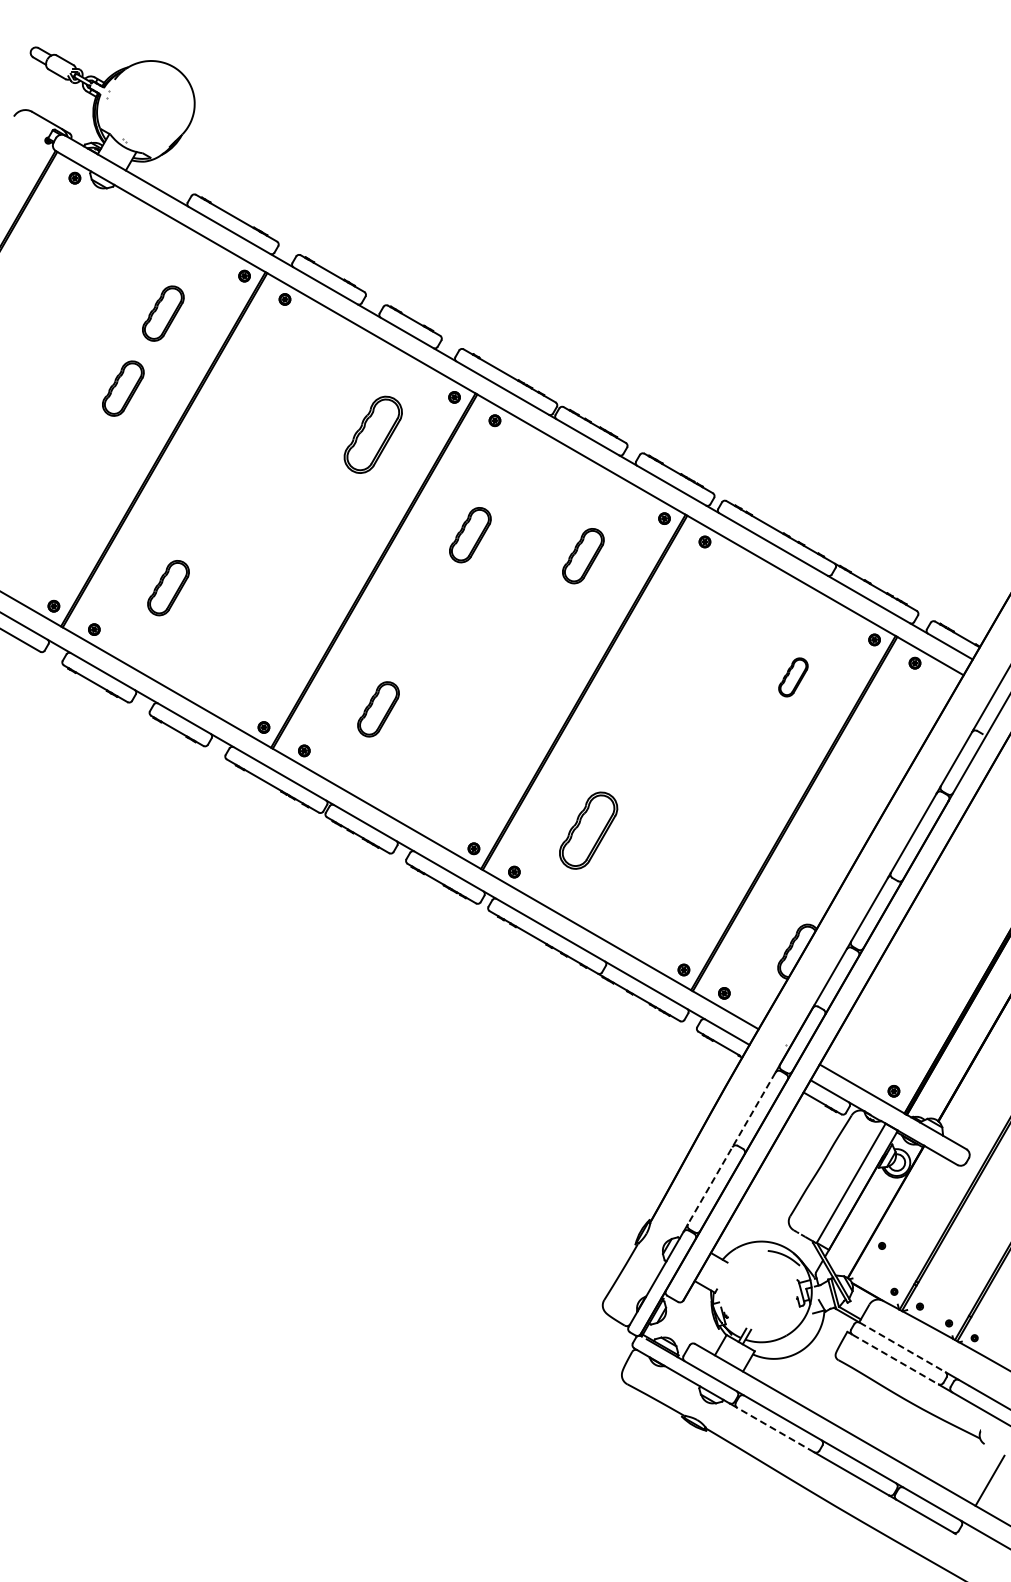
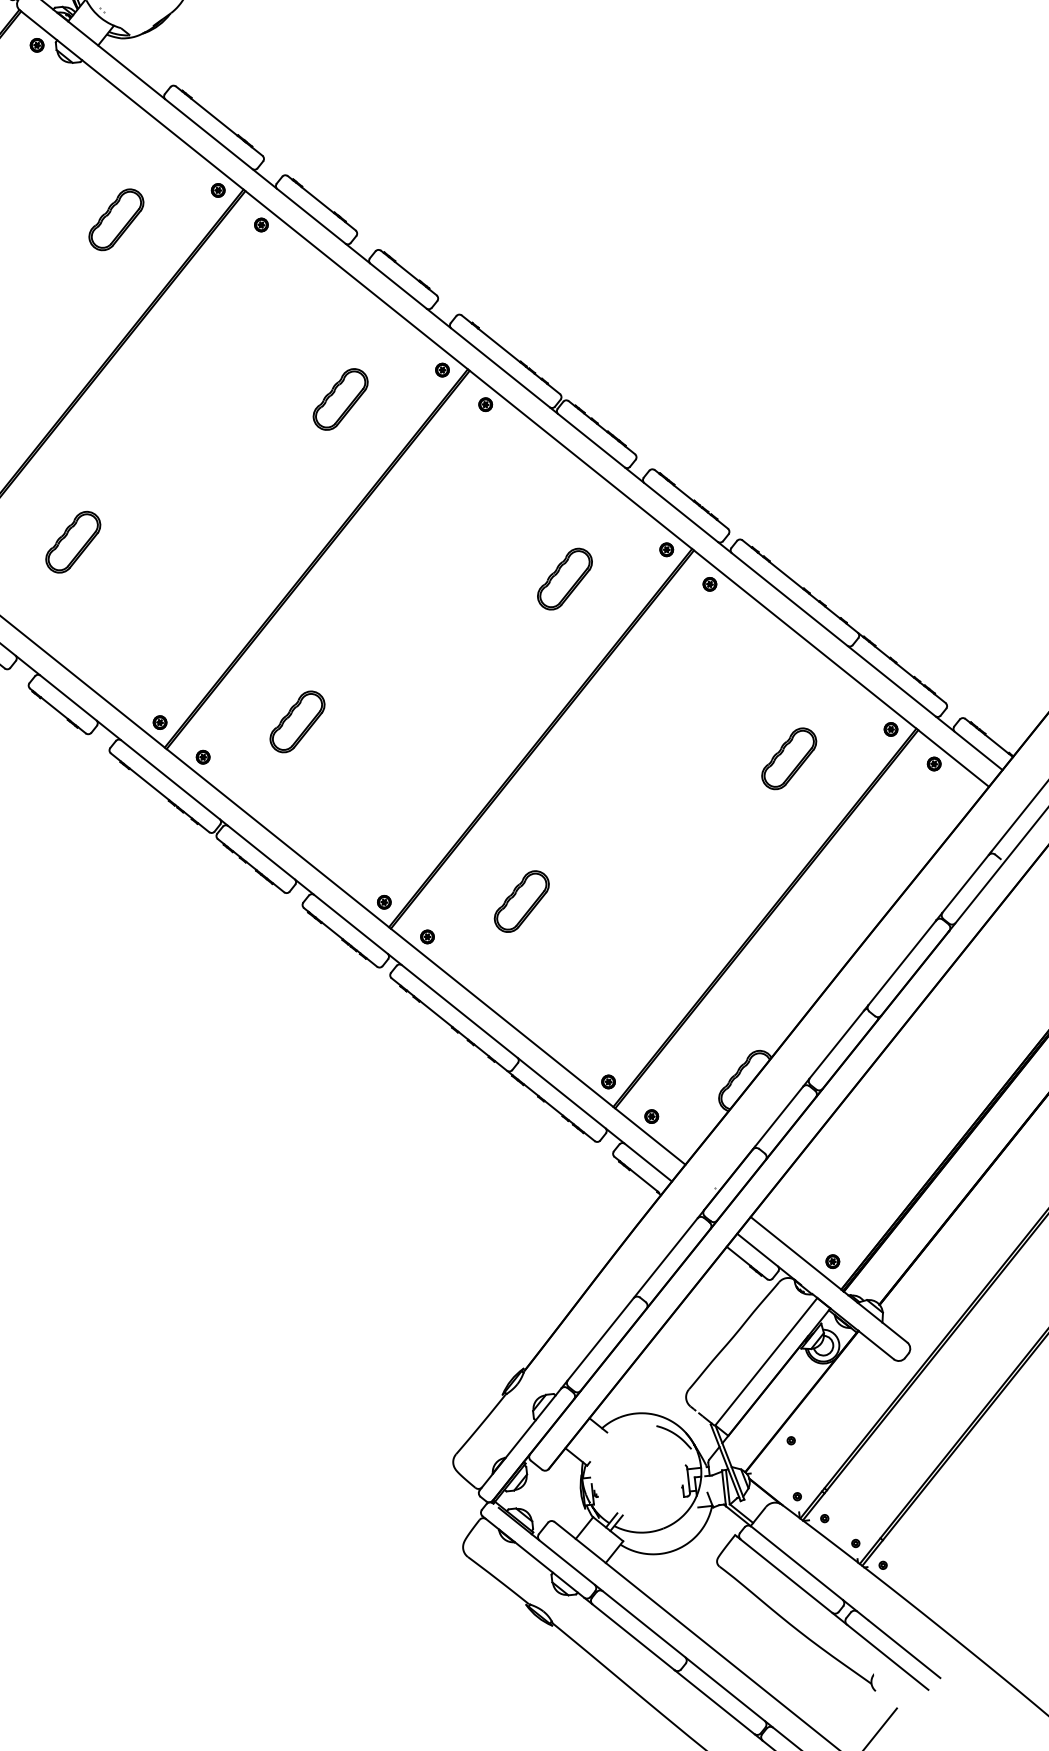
part: (123, 388) -> (56, 300), removed
part: (373, 434) -> (340, 399), size x0.71
part: (470, 535) -> (436, 534), removed
part: (793, 677) -> (789, 758), size x1.43
part: (588, 830) -> (521, 901), size x0.71
line: (731, 1148) -> (632, 1299), dashed -> solid
line: (902, 1347) -> (796, 1563), dashed -> solid
line: (895, 1359) -> (786, 1576), dashed -> solid
line: (775, 1429) -> (633, 1636), dashed -> solid

